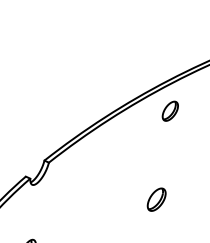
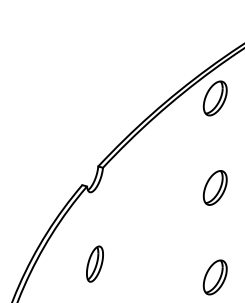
part: (169, 111) -> (214, 98), size x1.67
part: (156, 199) -> (214, 187), size x1.43

